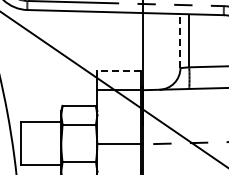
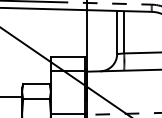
line: (180, 40) -> (117, 32), dashed -> solid
line: (119, 71) -> (68, 56), dashed -> solid

